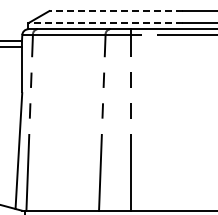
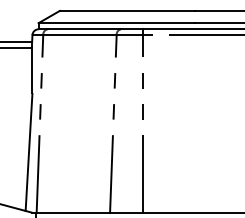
line: (115, 10) -> (126, 10), dashed -> solid
line: (105, 23) -> (116, 23), dashed -> solid

